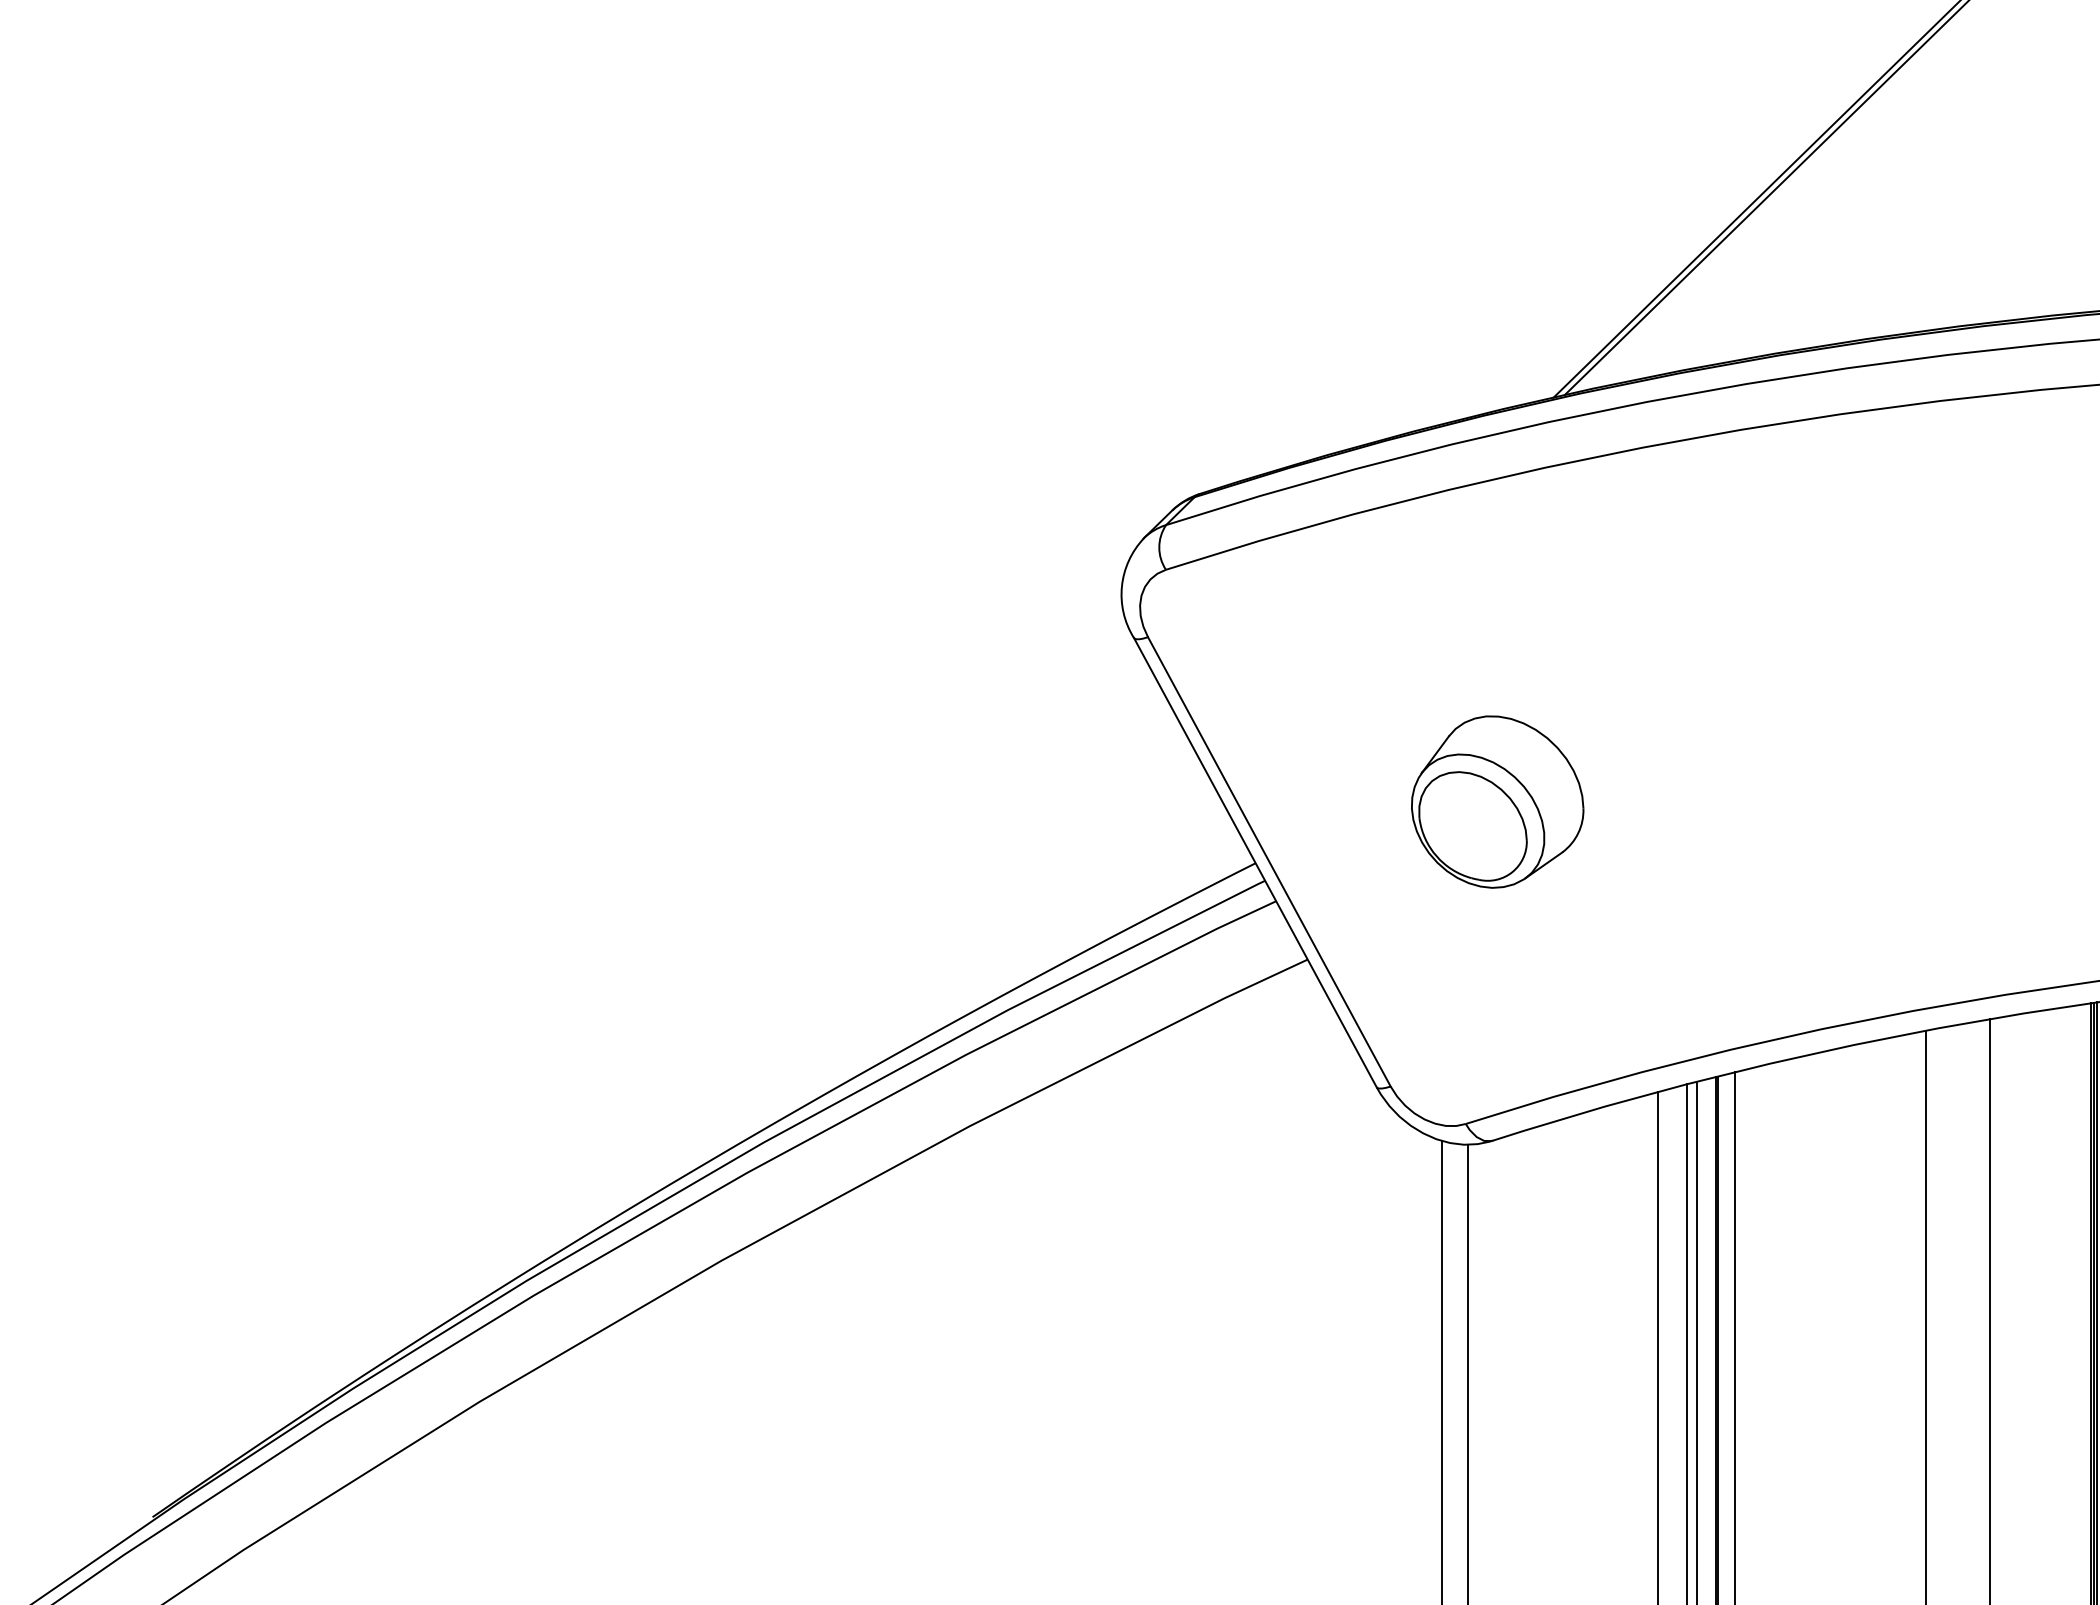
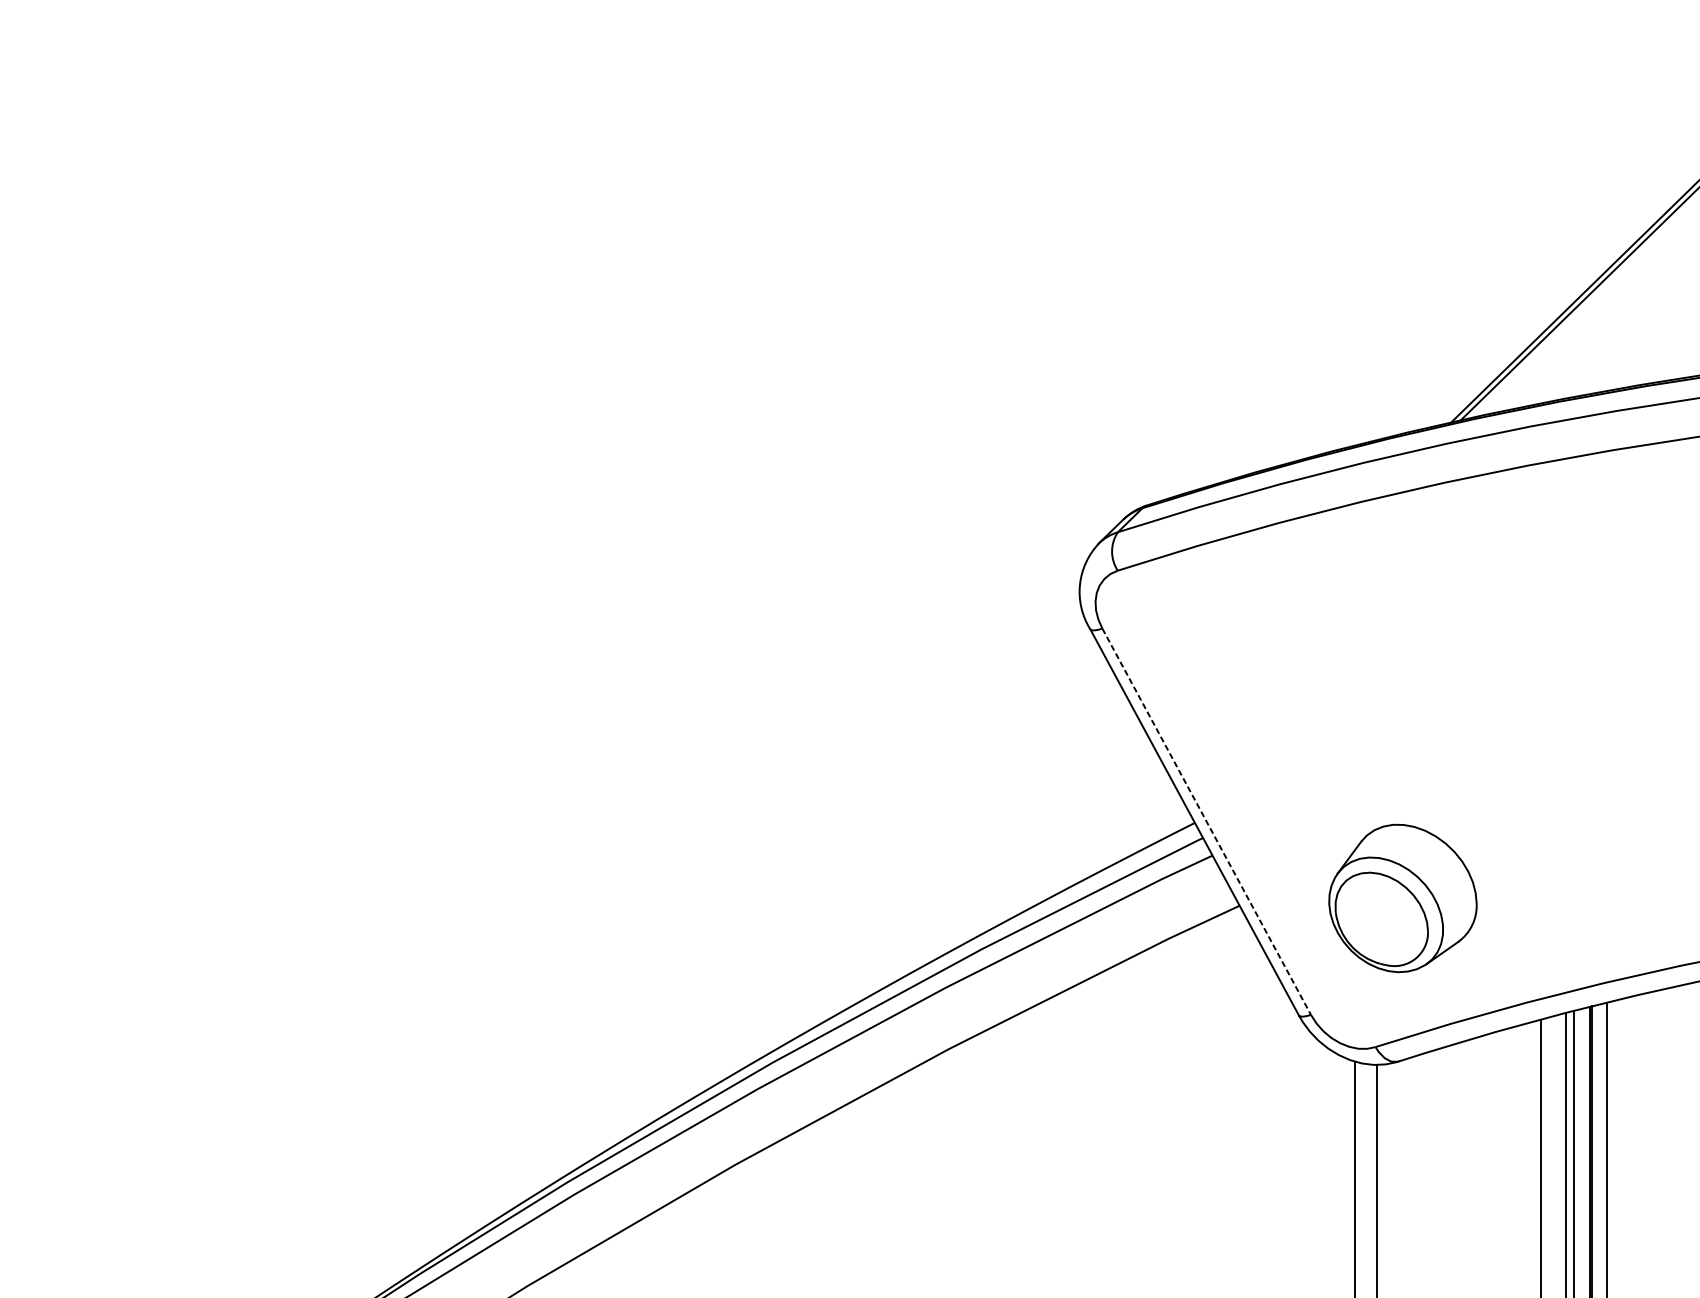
part: (1497, 801) -> (1402, 897), moved
line: (1269, 862) -> (1206, 822), solid -> dashed

